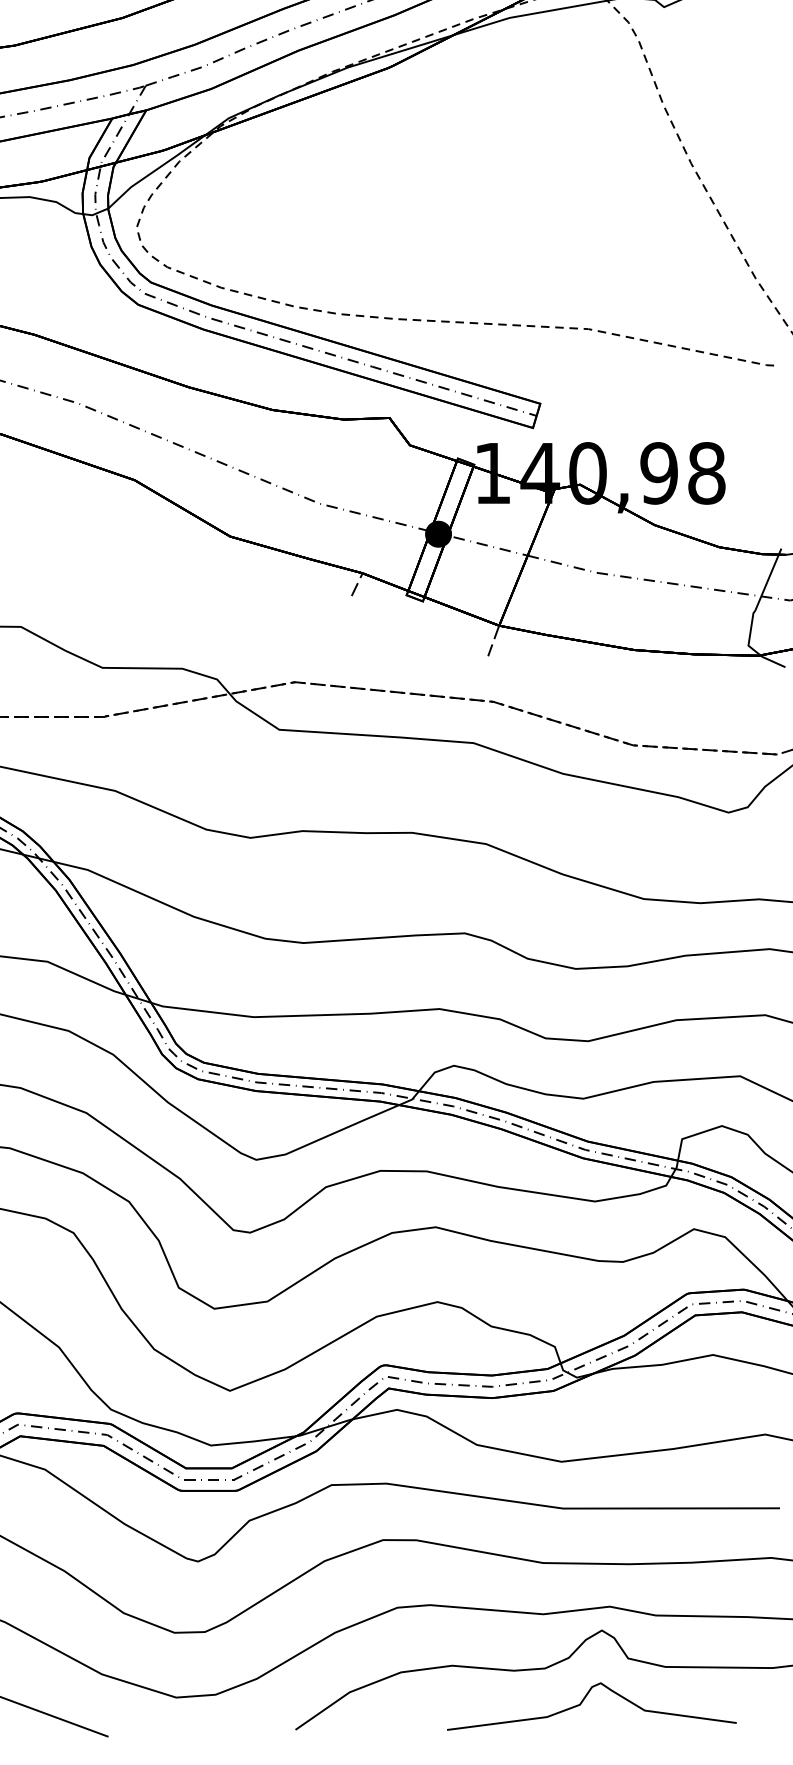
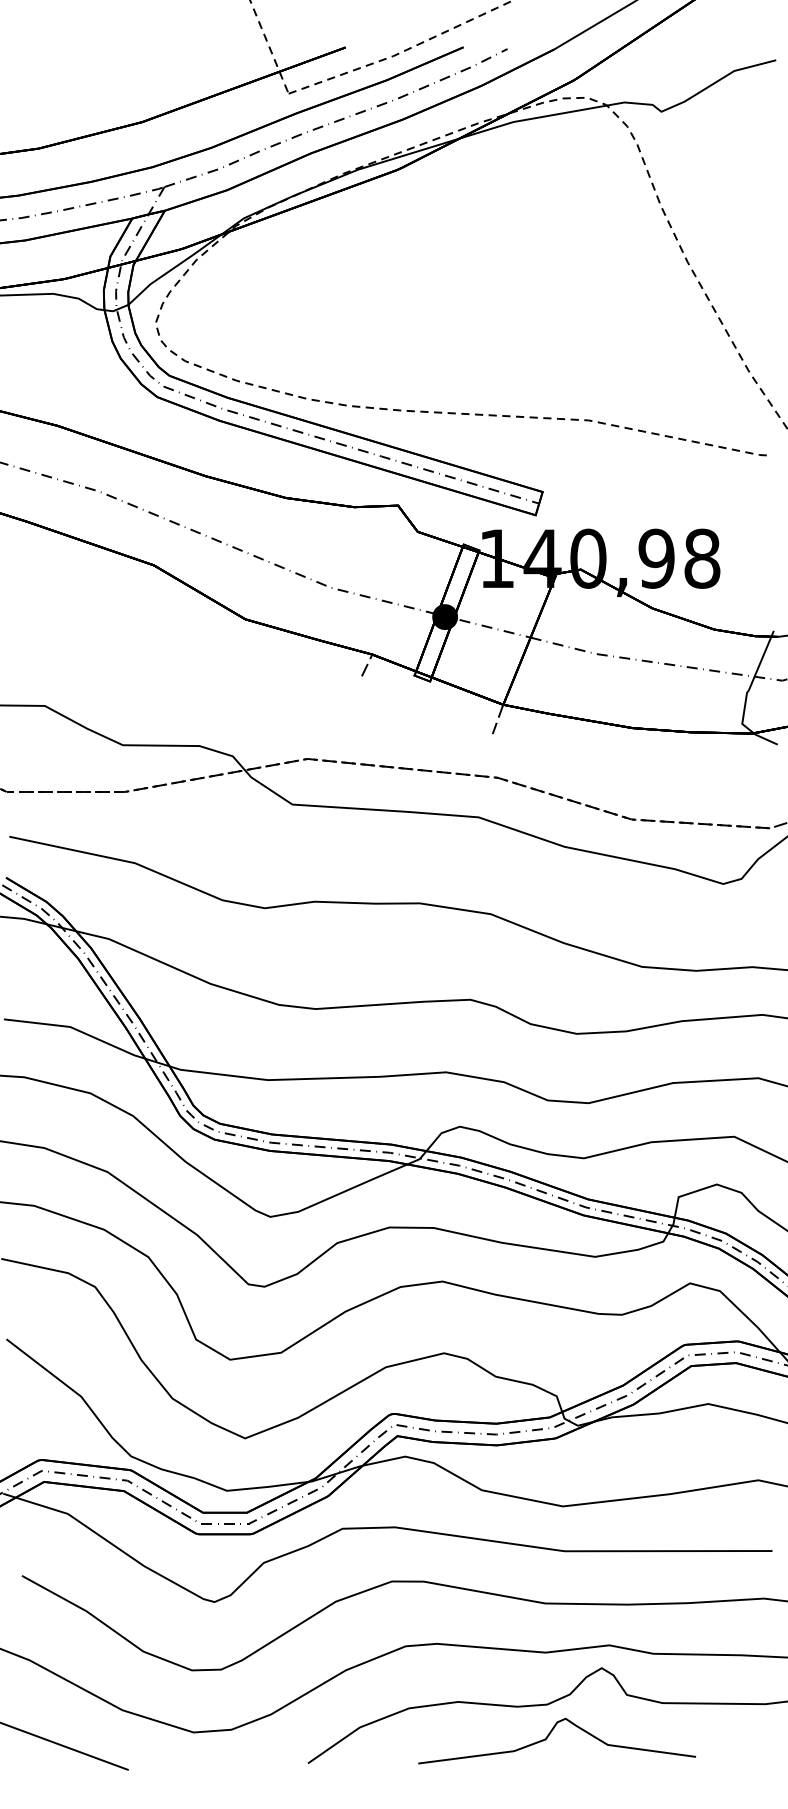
curve: (584, 1699) -> (550, 1734), moved

